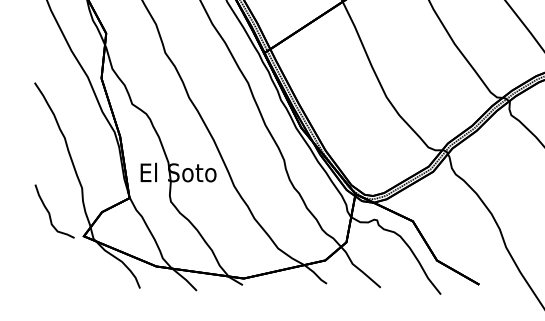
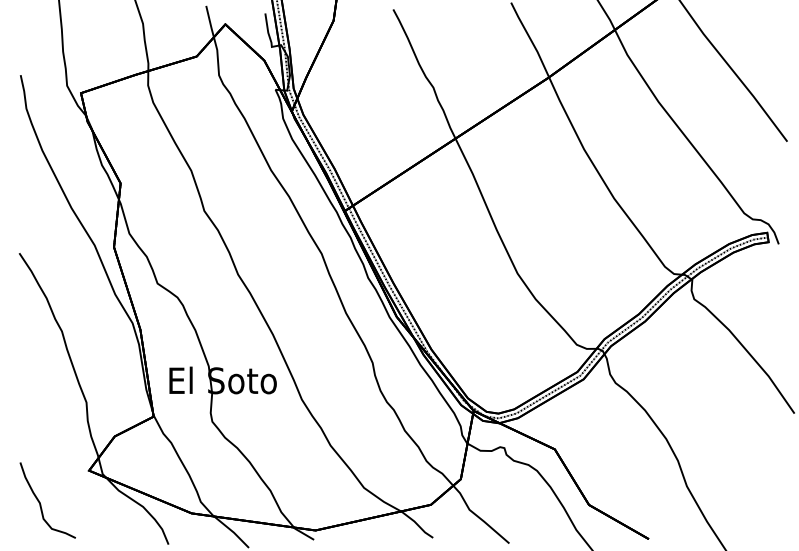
part: (50, 214) -> (41, 504), moved

